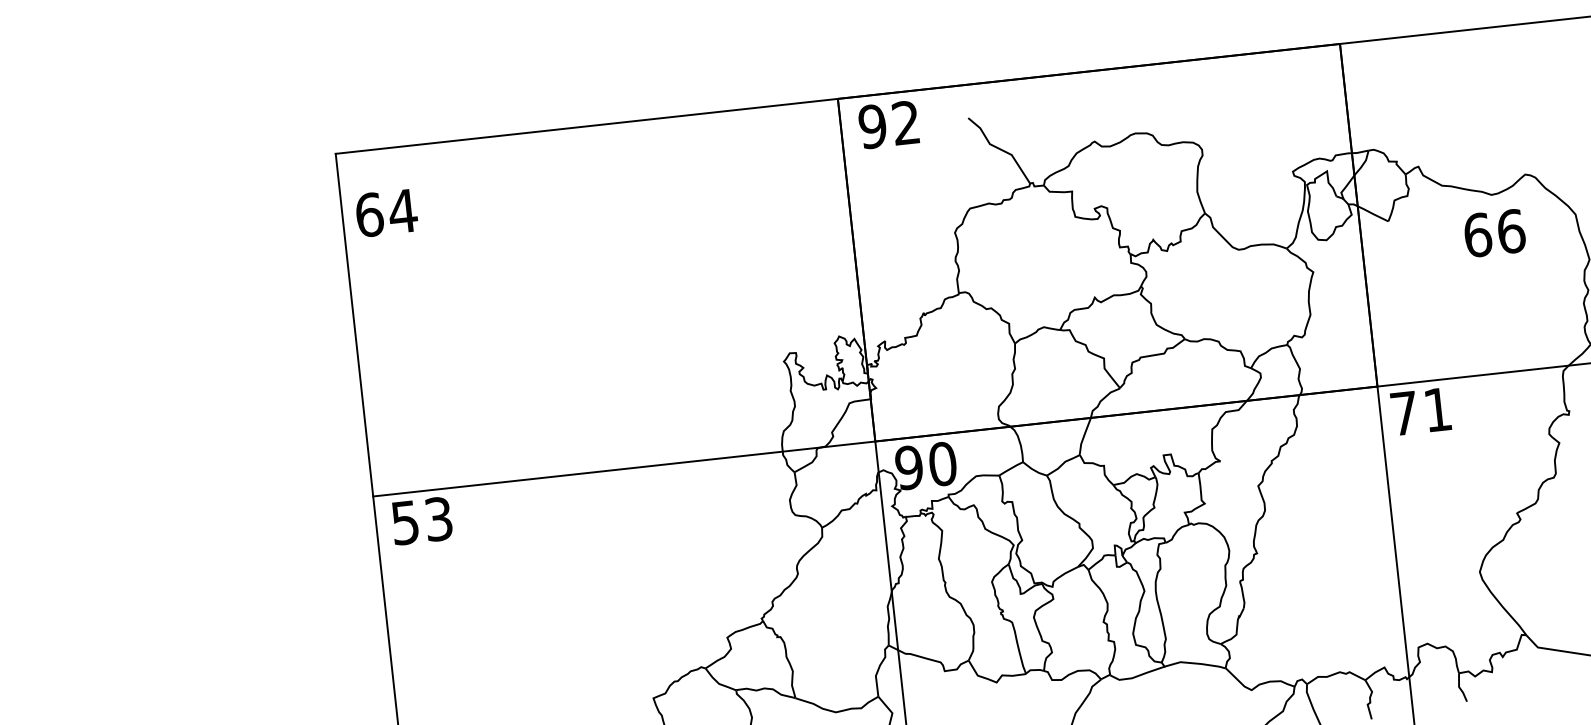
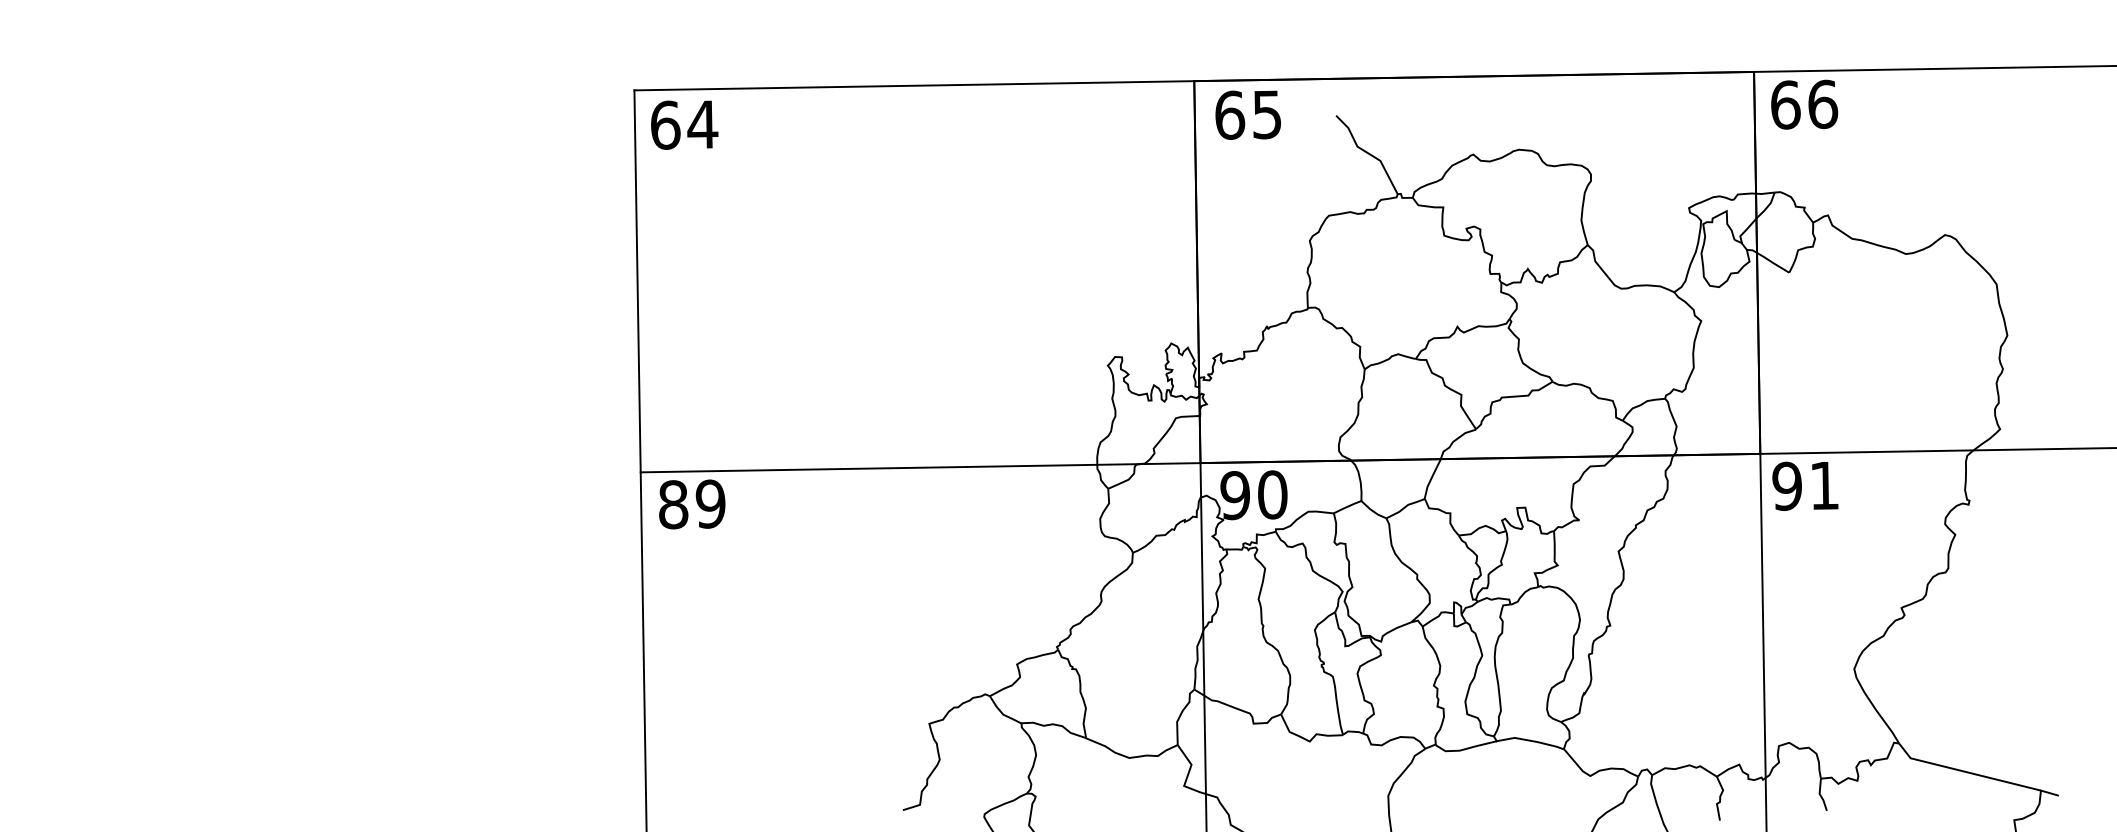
text: (888, 124) -> (1247, 114), 92 -> 65
text: (386, 212) -> (684, 124), moved
text: (1494, 233) -> (1804, 104), moved
text: (1403, 413) -> (1786, 486), 71 -> 91
text: (422, 521) -> (692, 504), 53 -> 89

